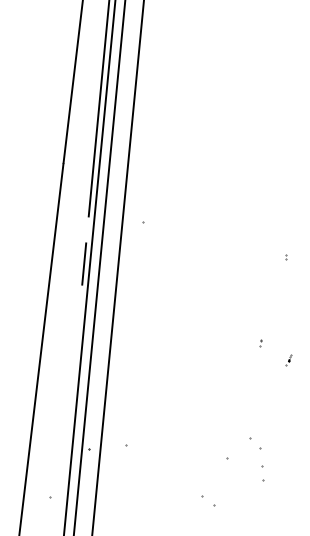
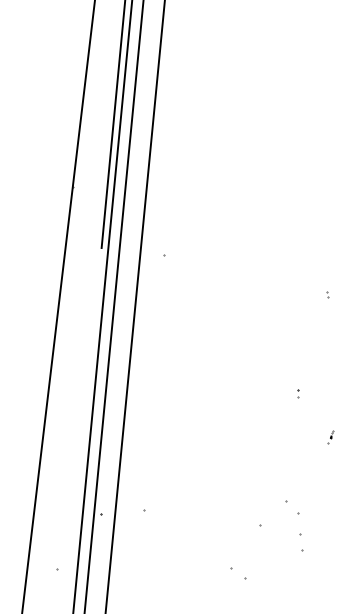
line: (84, 263) -> (96, 301), removed
part: (288, 360) -> (330, 436), moved

